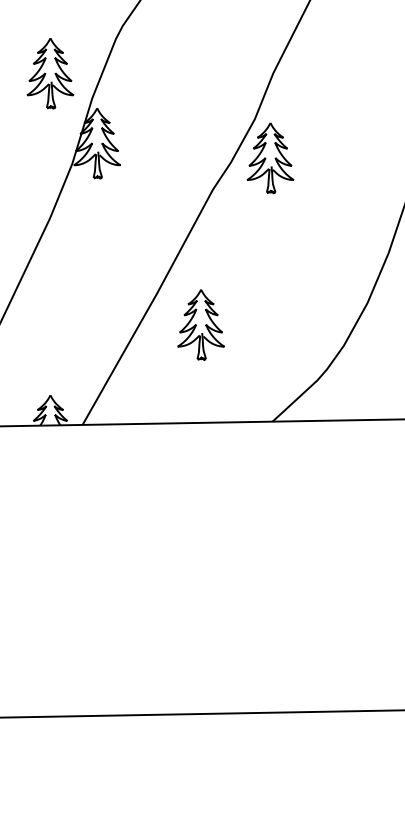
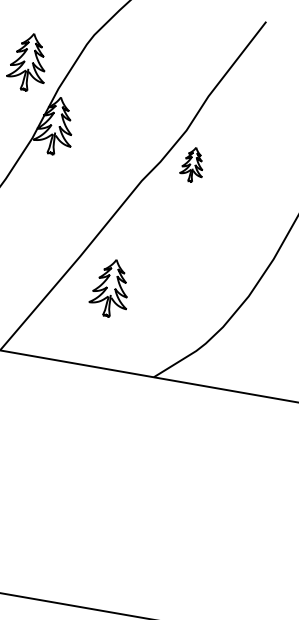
part: (270, 158) -> (192, 164), size x0.6

